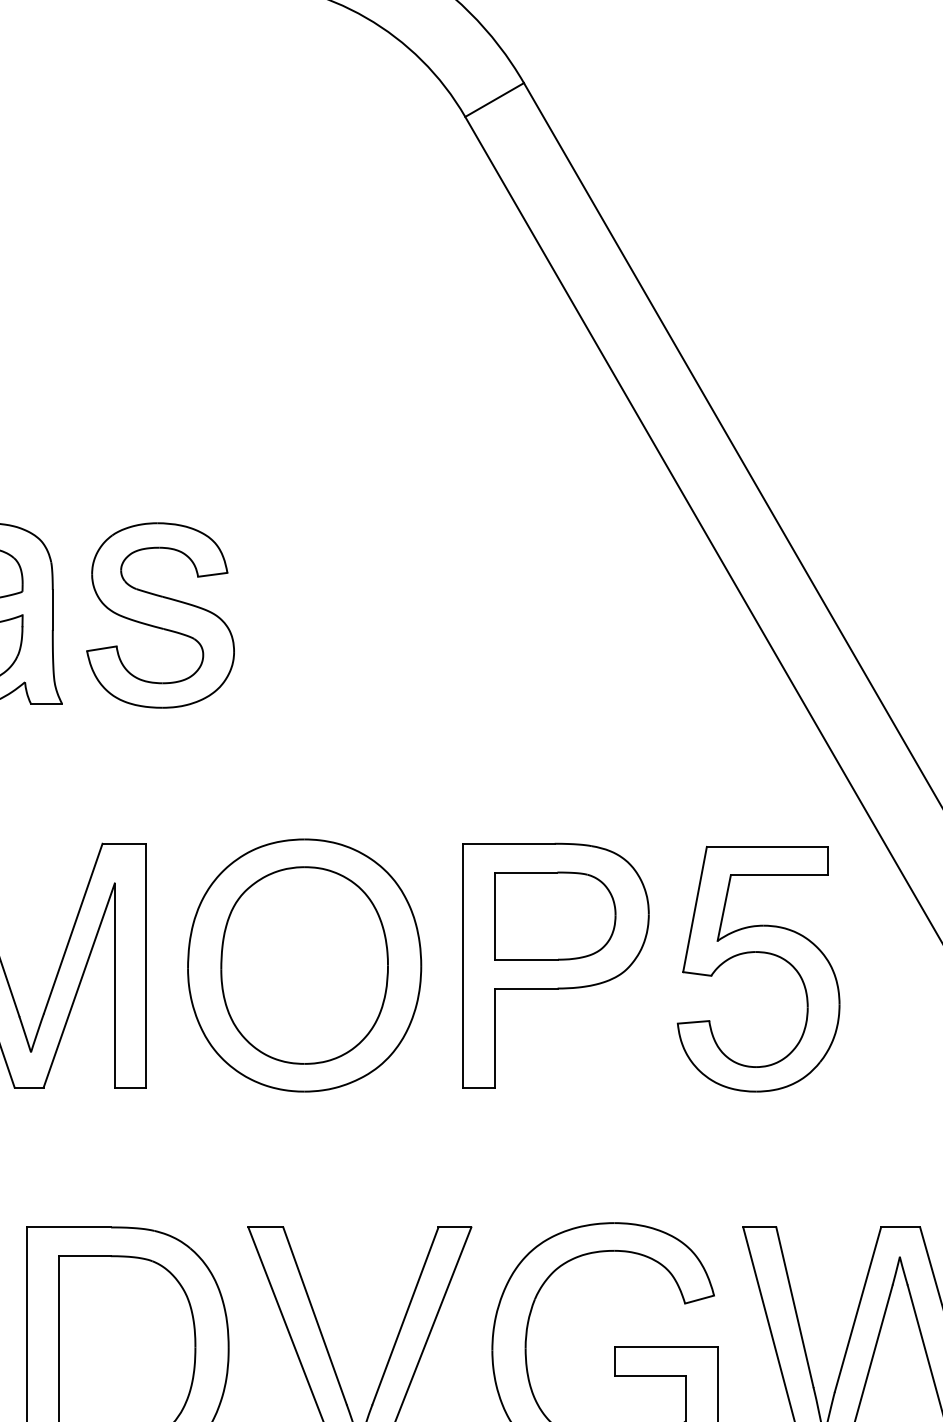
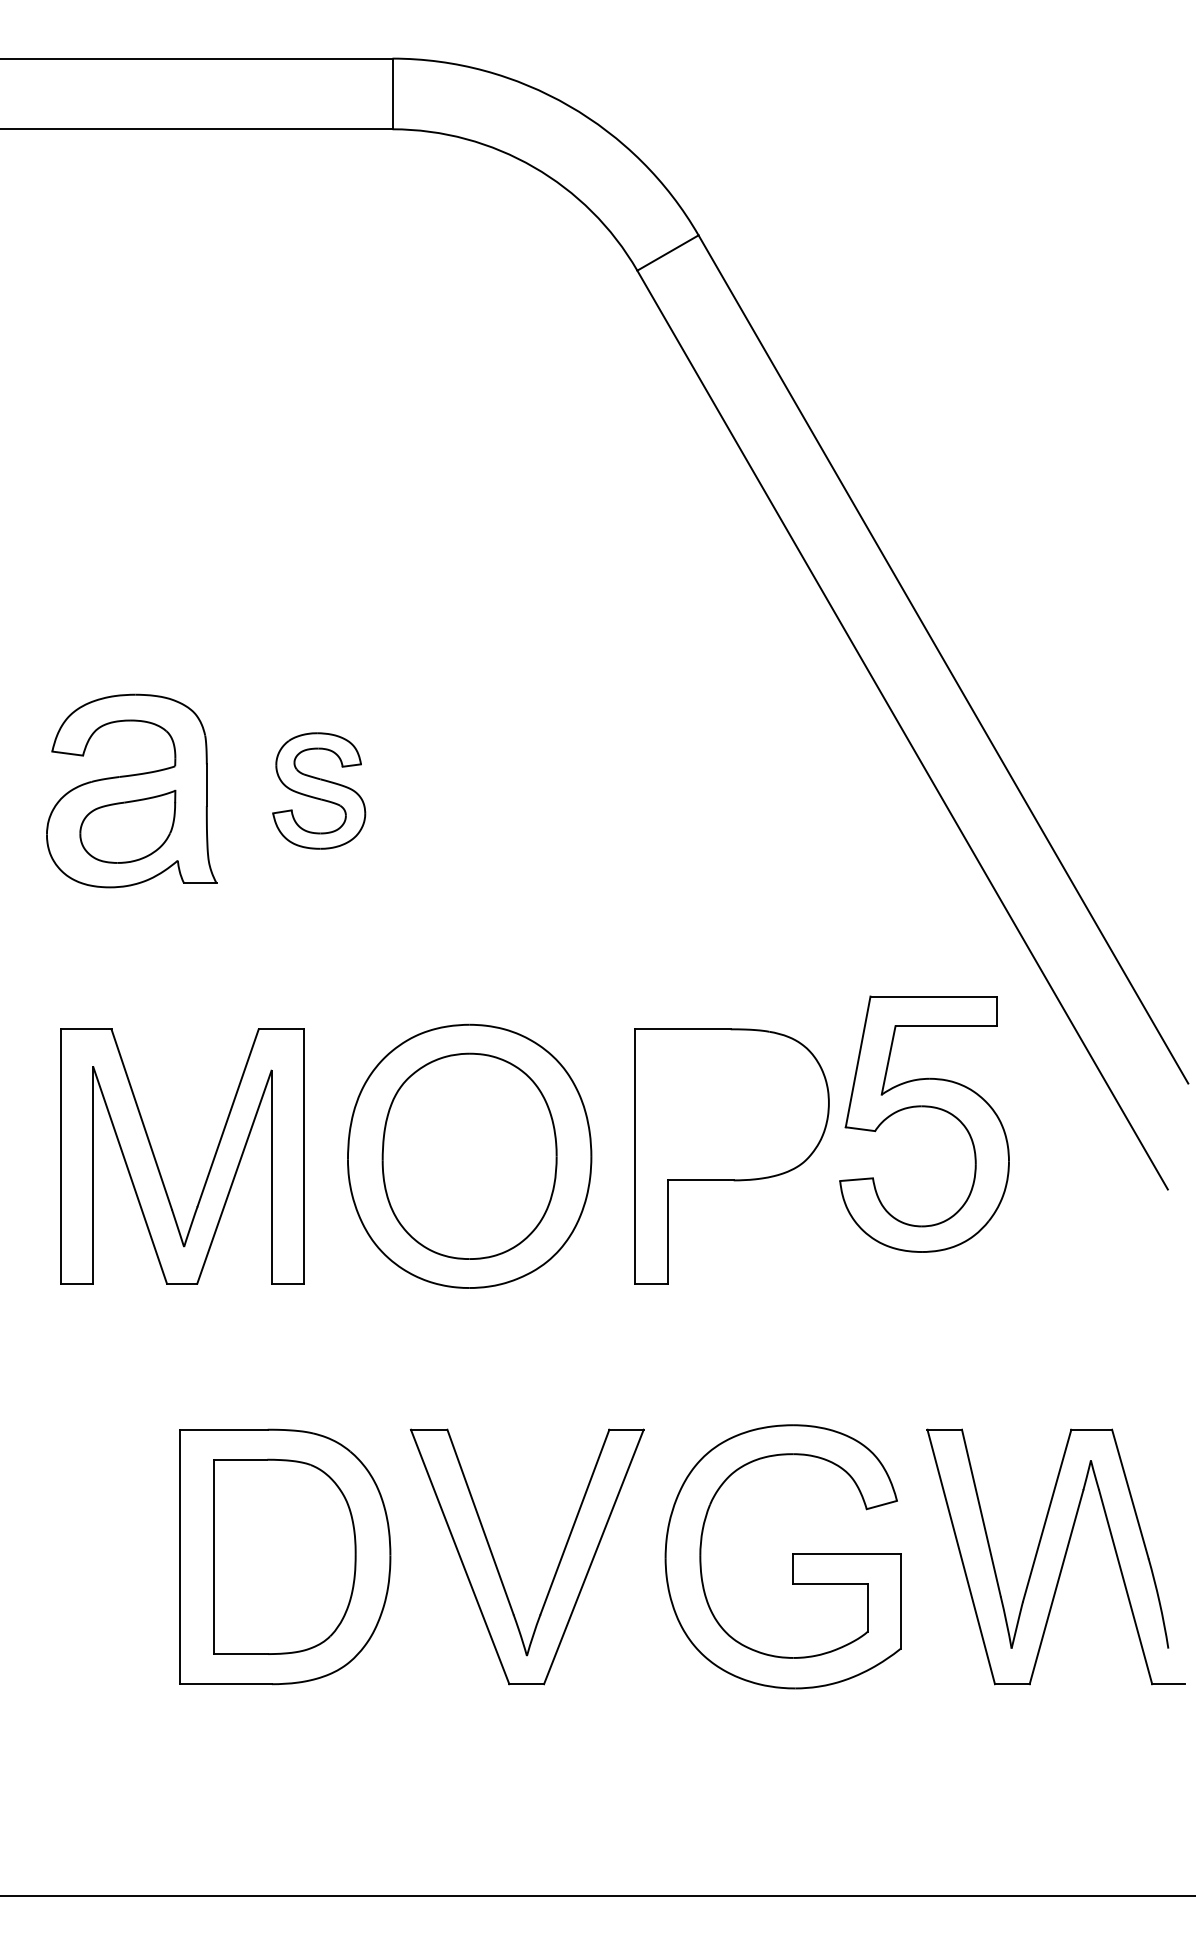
part: (159, 614) -> (318, 790), size x0.6
part: (555, 915) -> (731, 1104), removed
part: (758, 953) -> (924, 1107), moved

